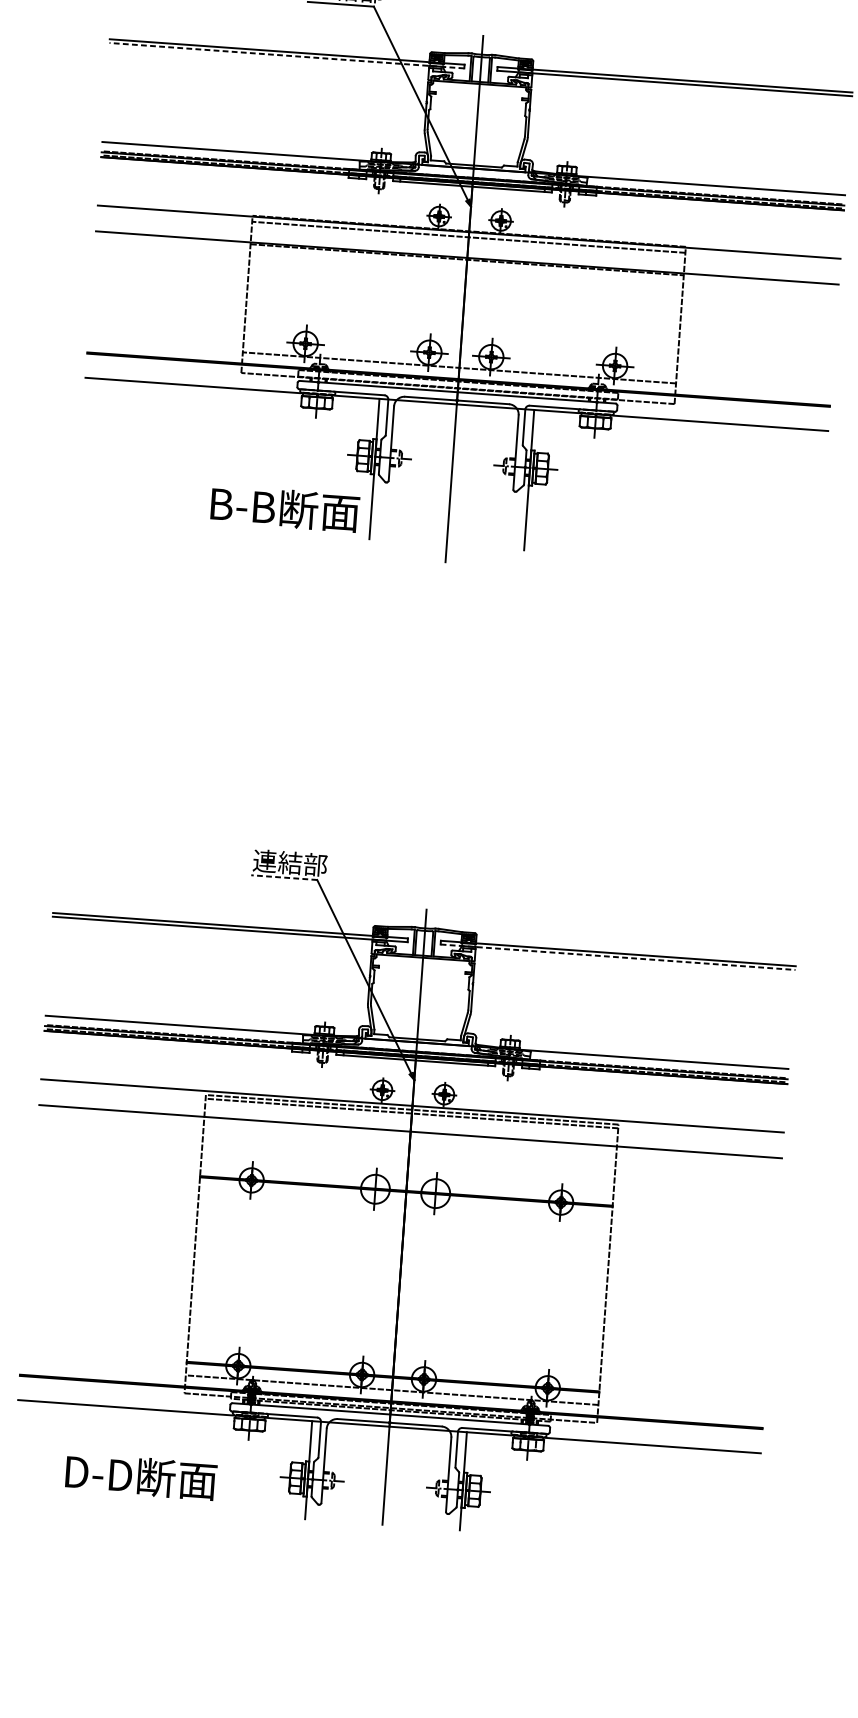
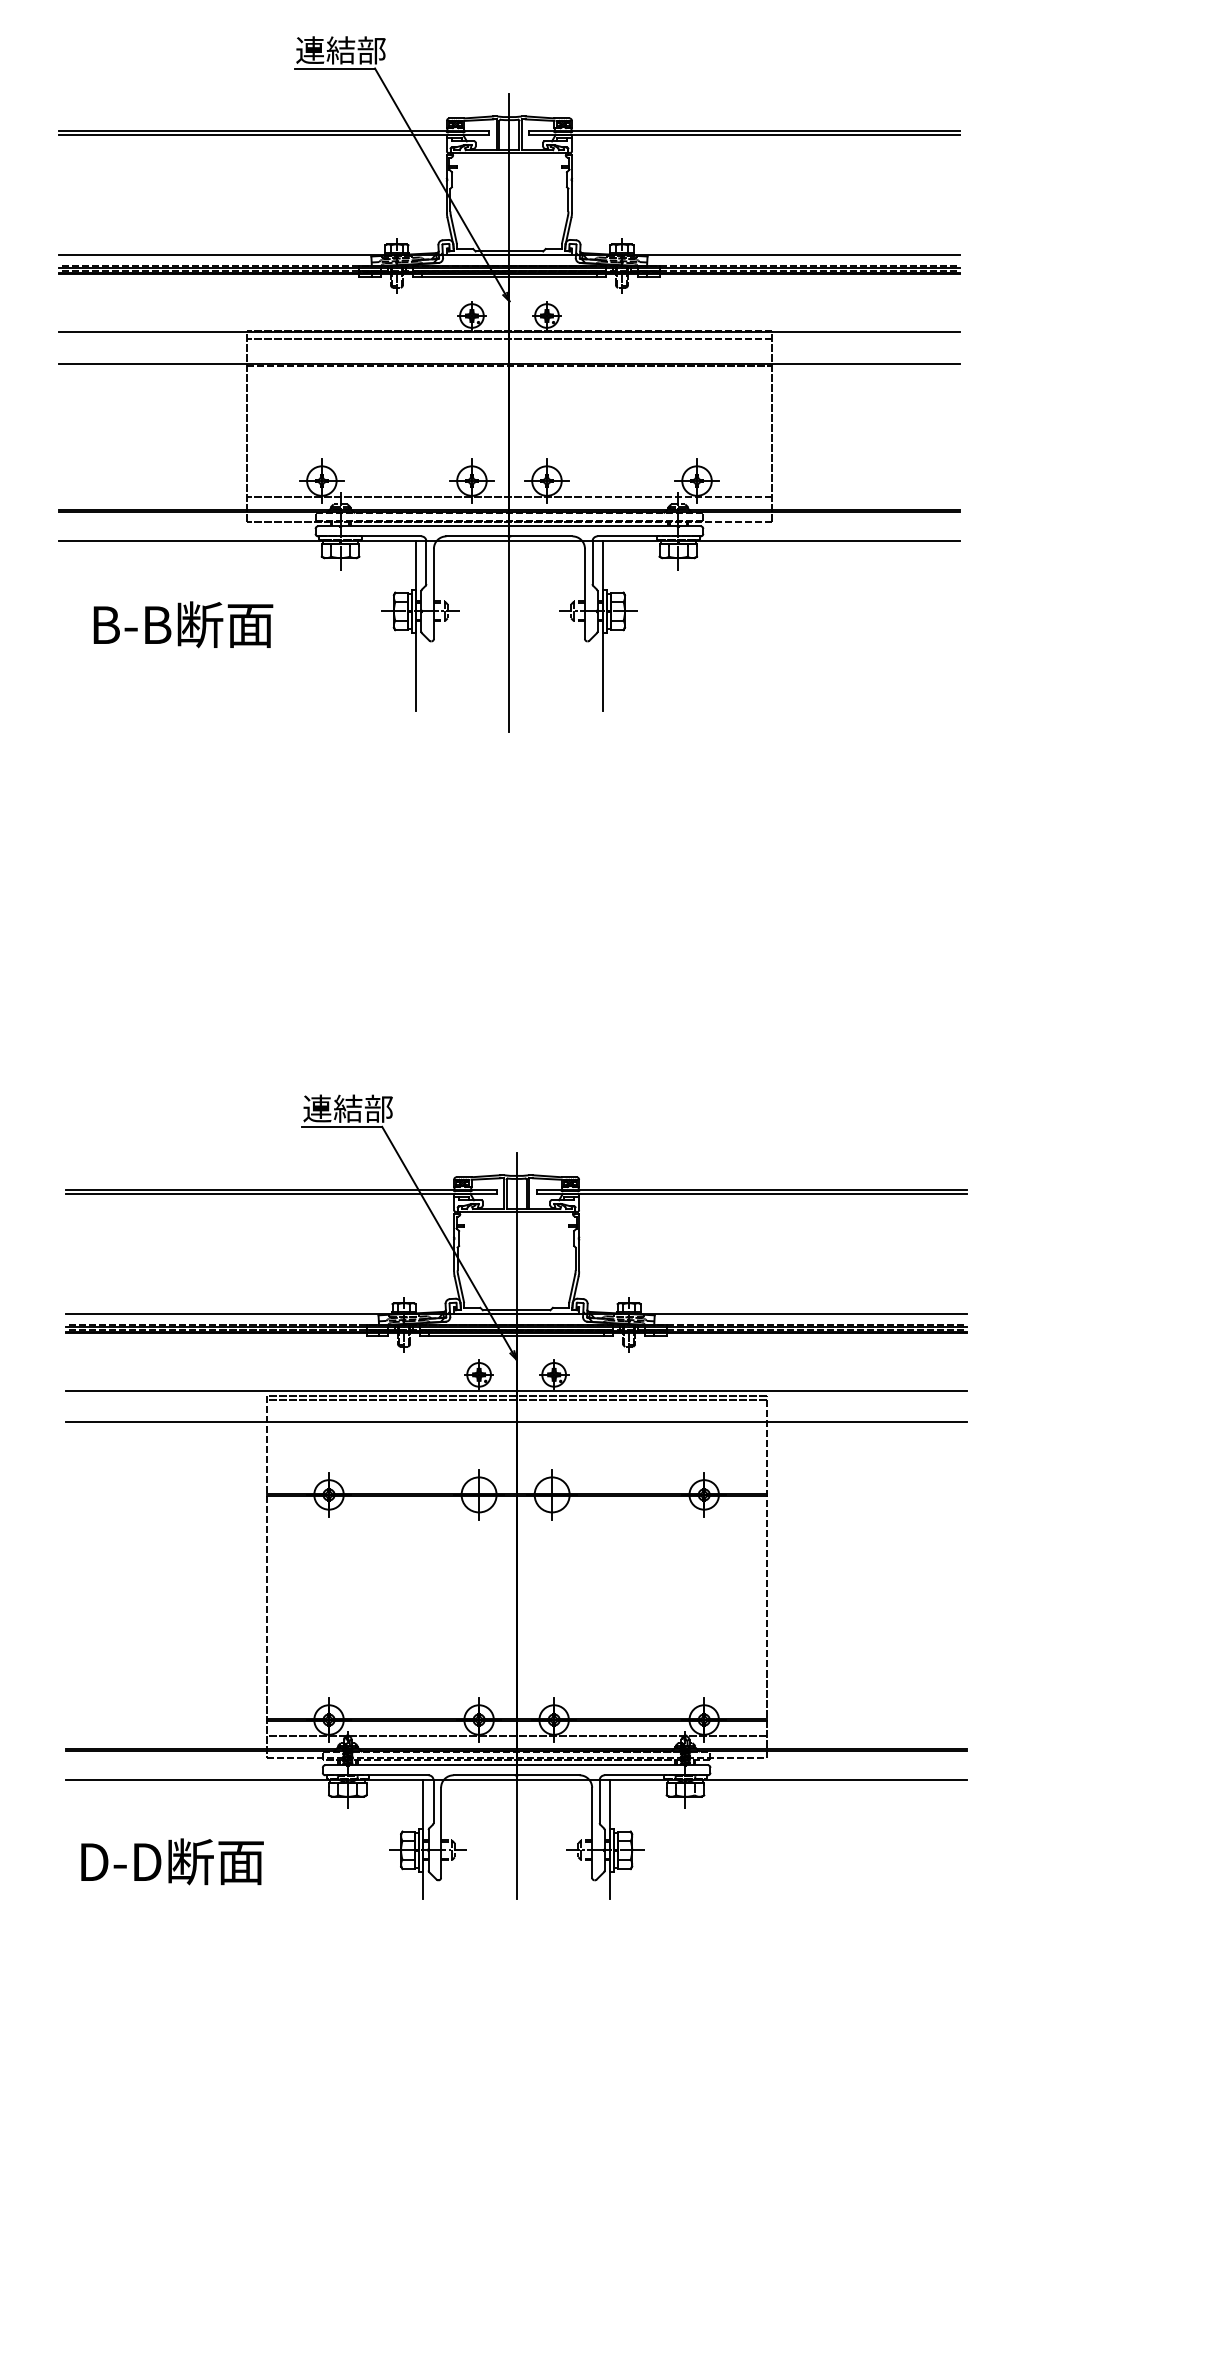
line: (286, 55) -> (273, 135), dashed -> solid
text: (285, 508) -> (183, 624), moved
line: (283, 877) -> (341, 1126), dashed -> solid
line: (618, 957) -> (752, 1194), dashed -> solid
text: (141, 1476) -> (172, 1861), moved

